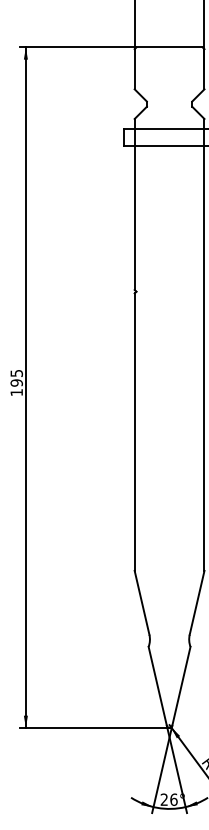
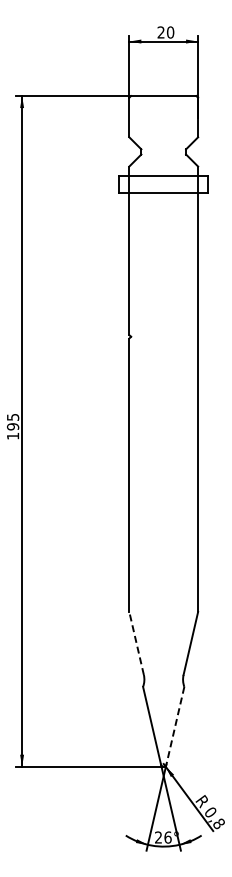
line: (141, 601) -> (136, 642), solid -> dashed
line: (181, 686) -> (175, 725), solid -> dashed

